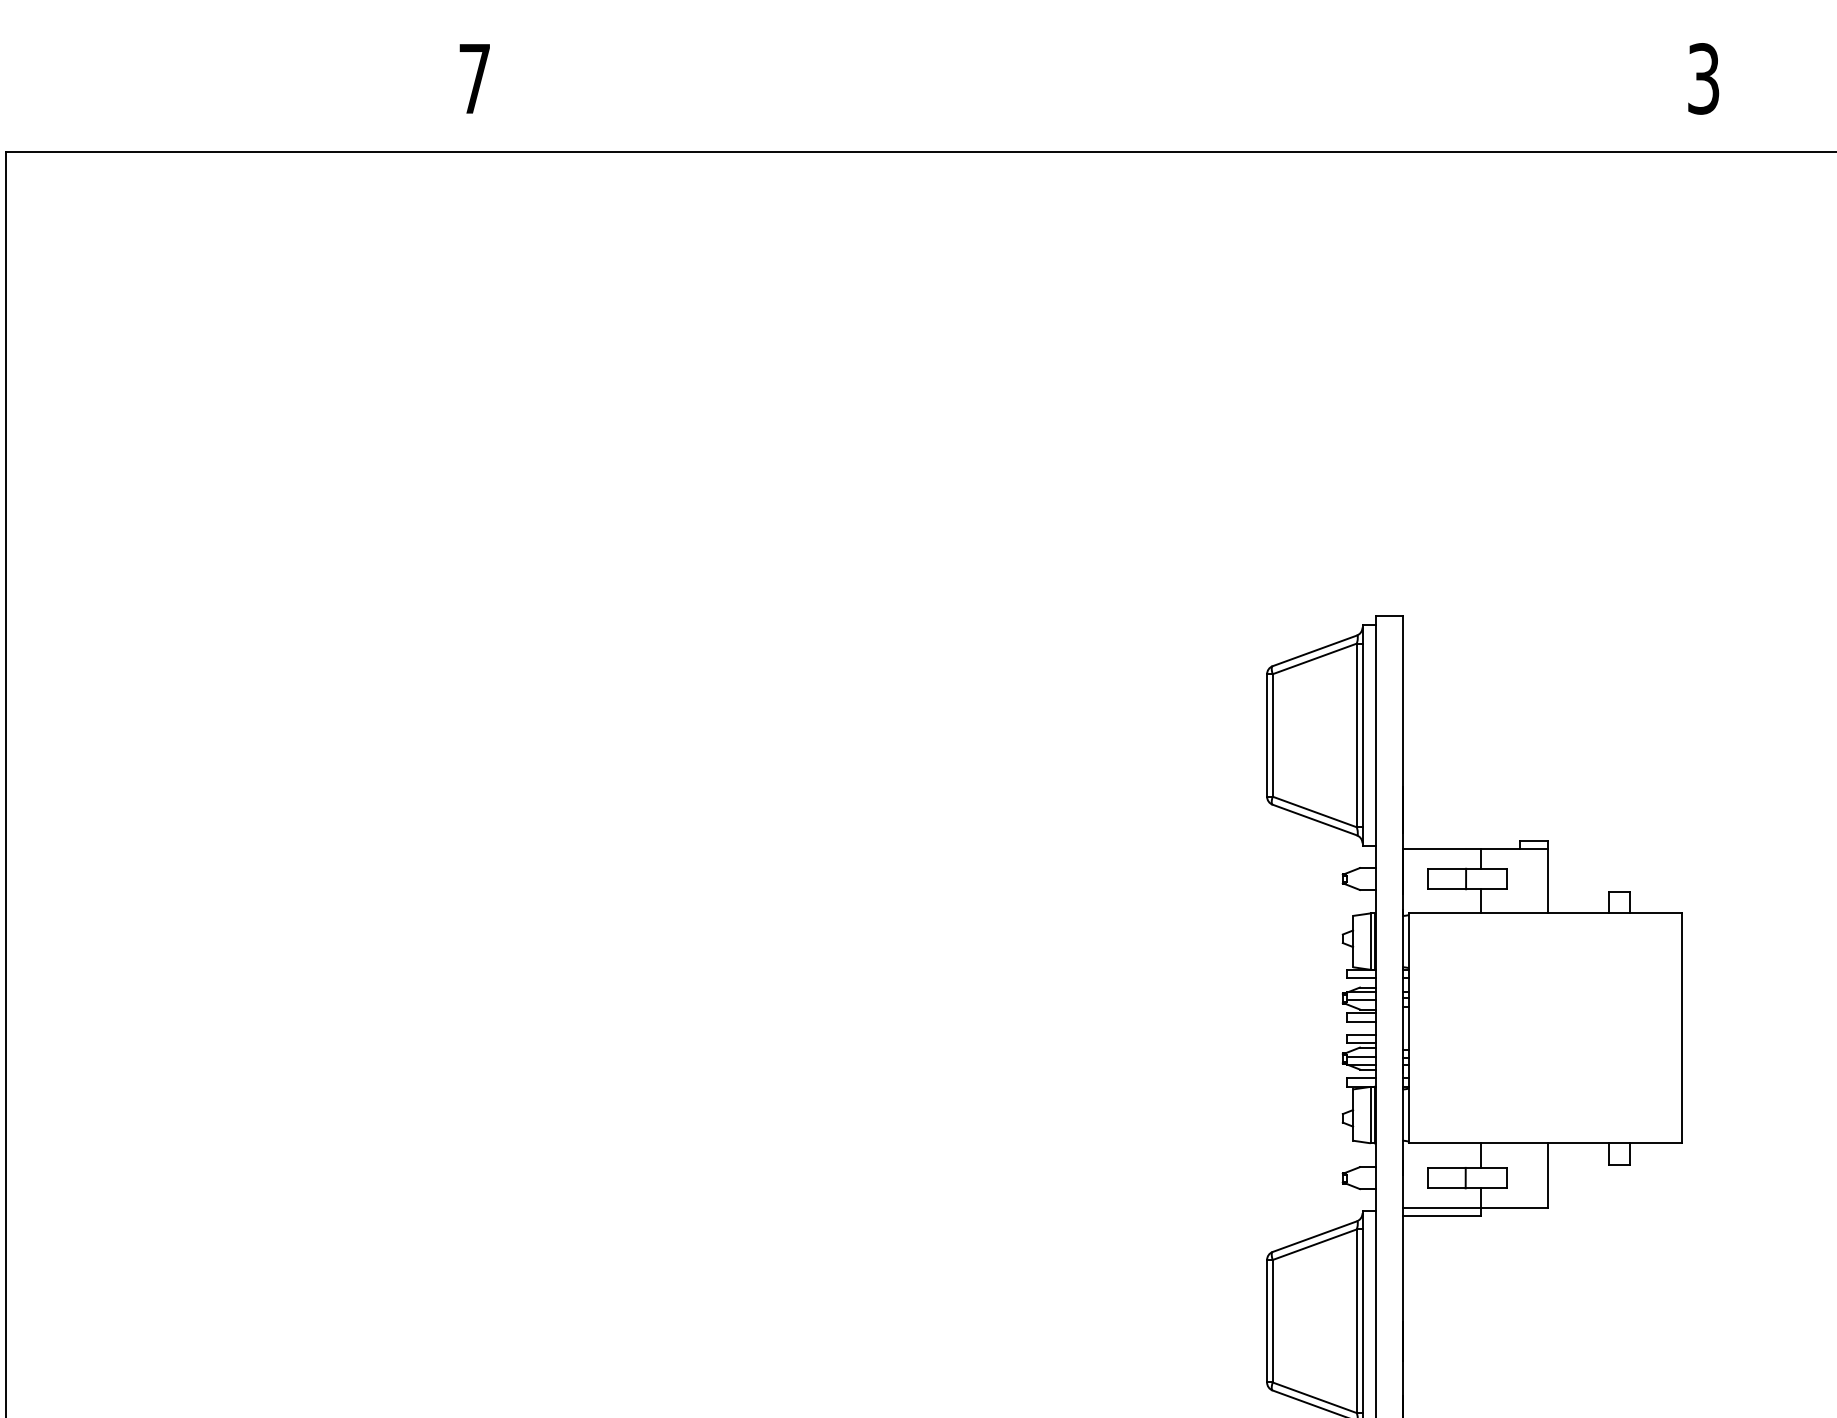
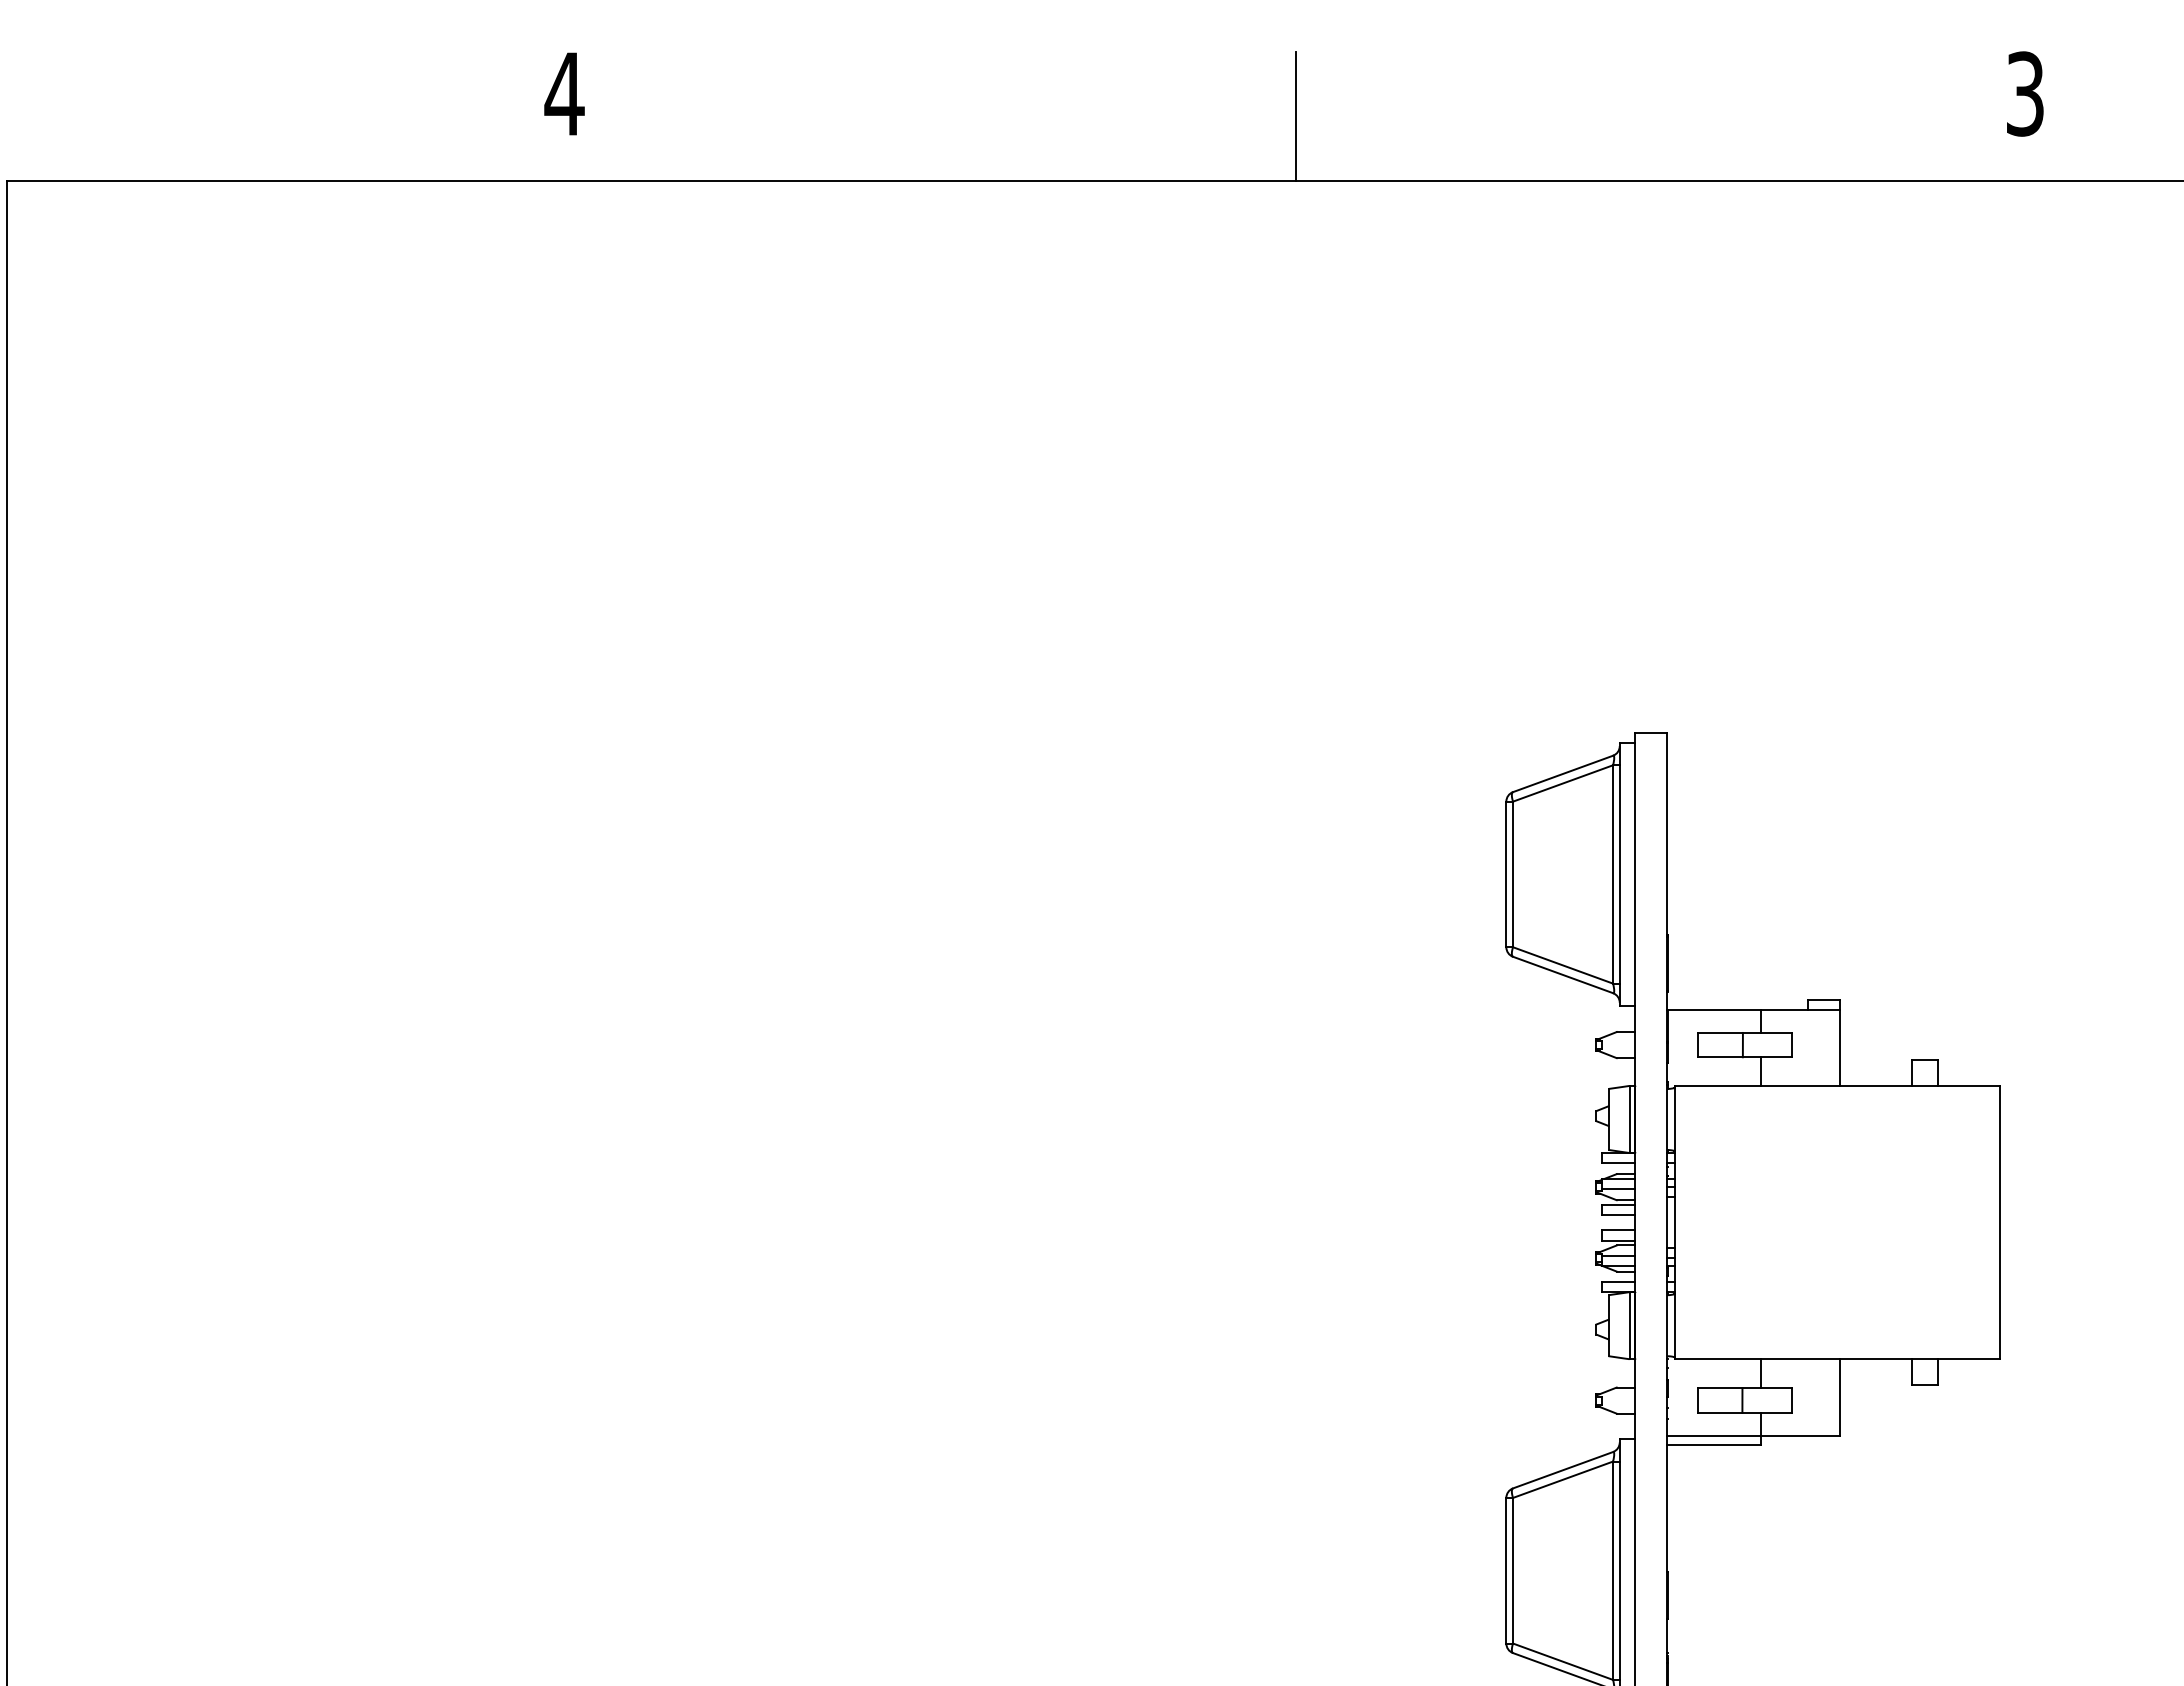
text: (474, 78) -> (564, 93), 7 -> 4
line: (1089, 96) -> (1295, 115), added

